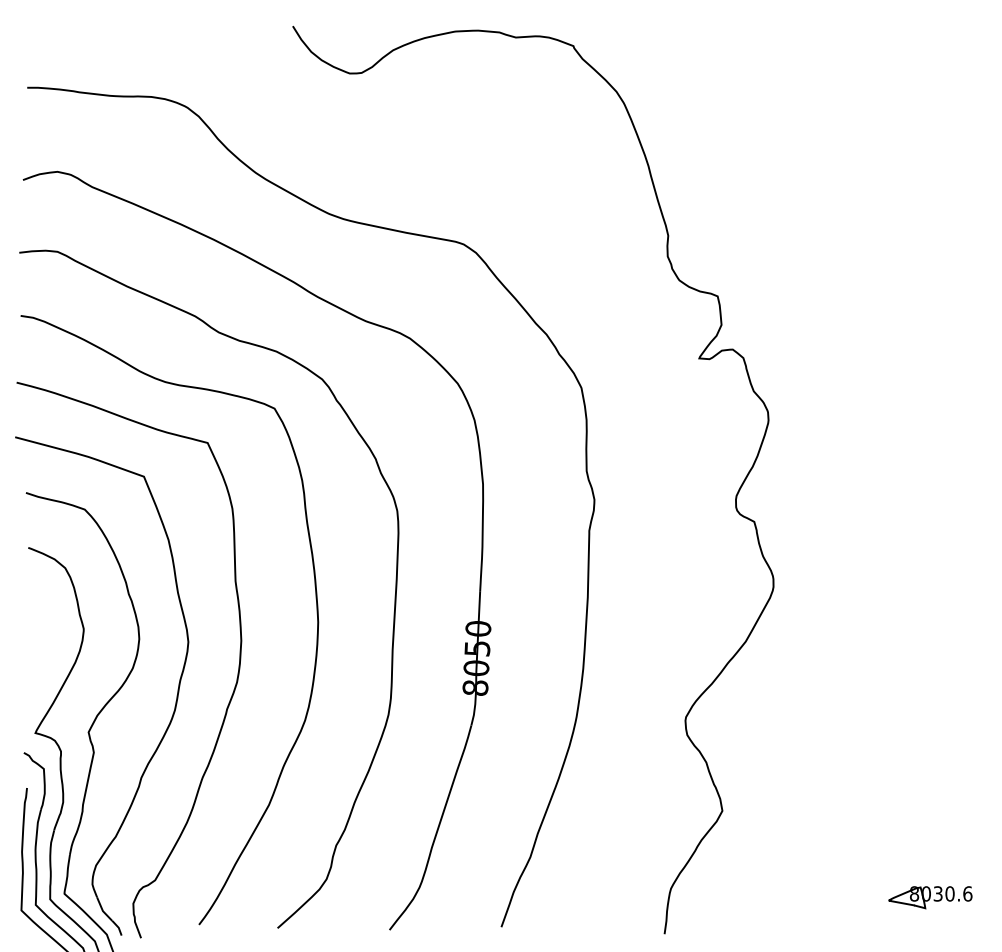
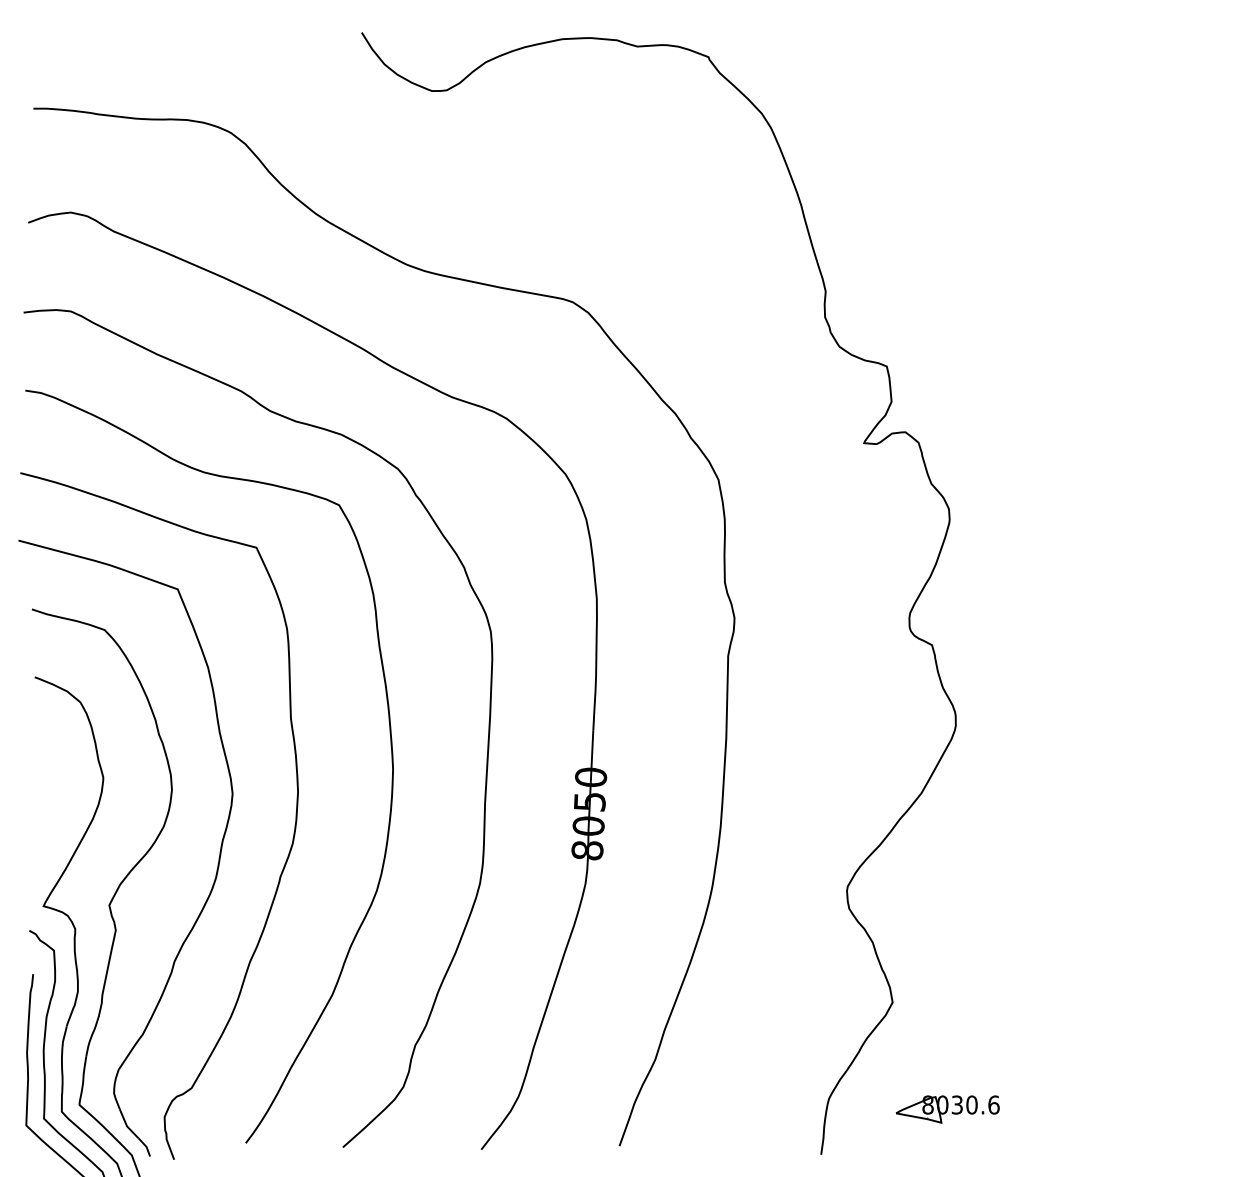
part: (930, 897) -> (947, 1109), moved

